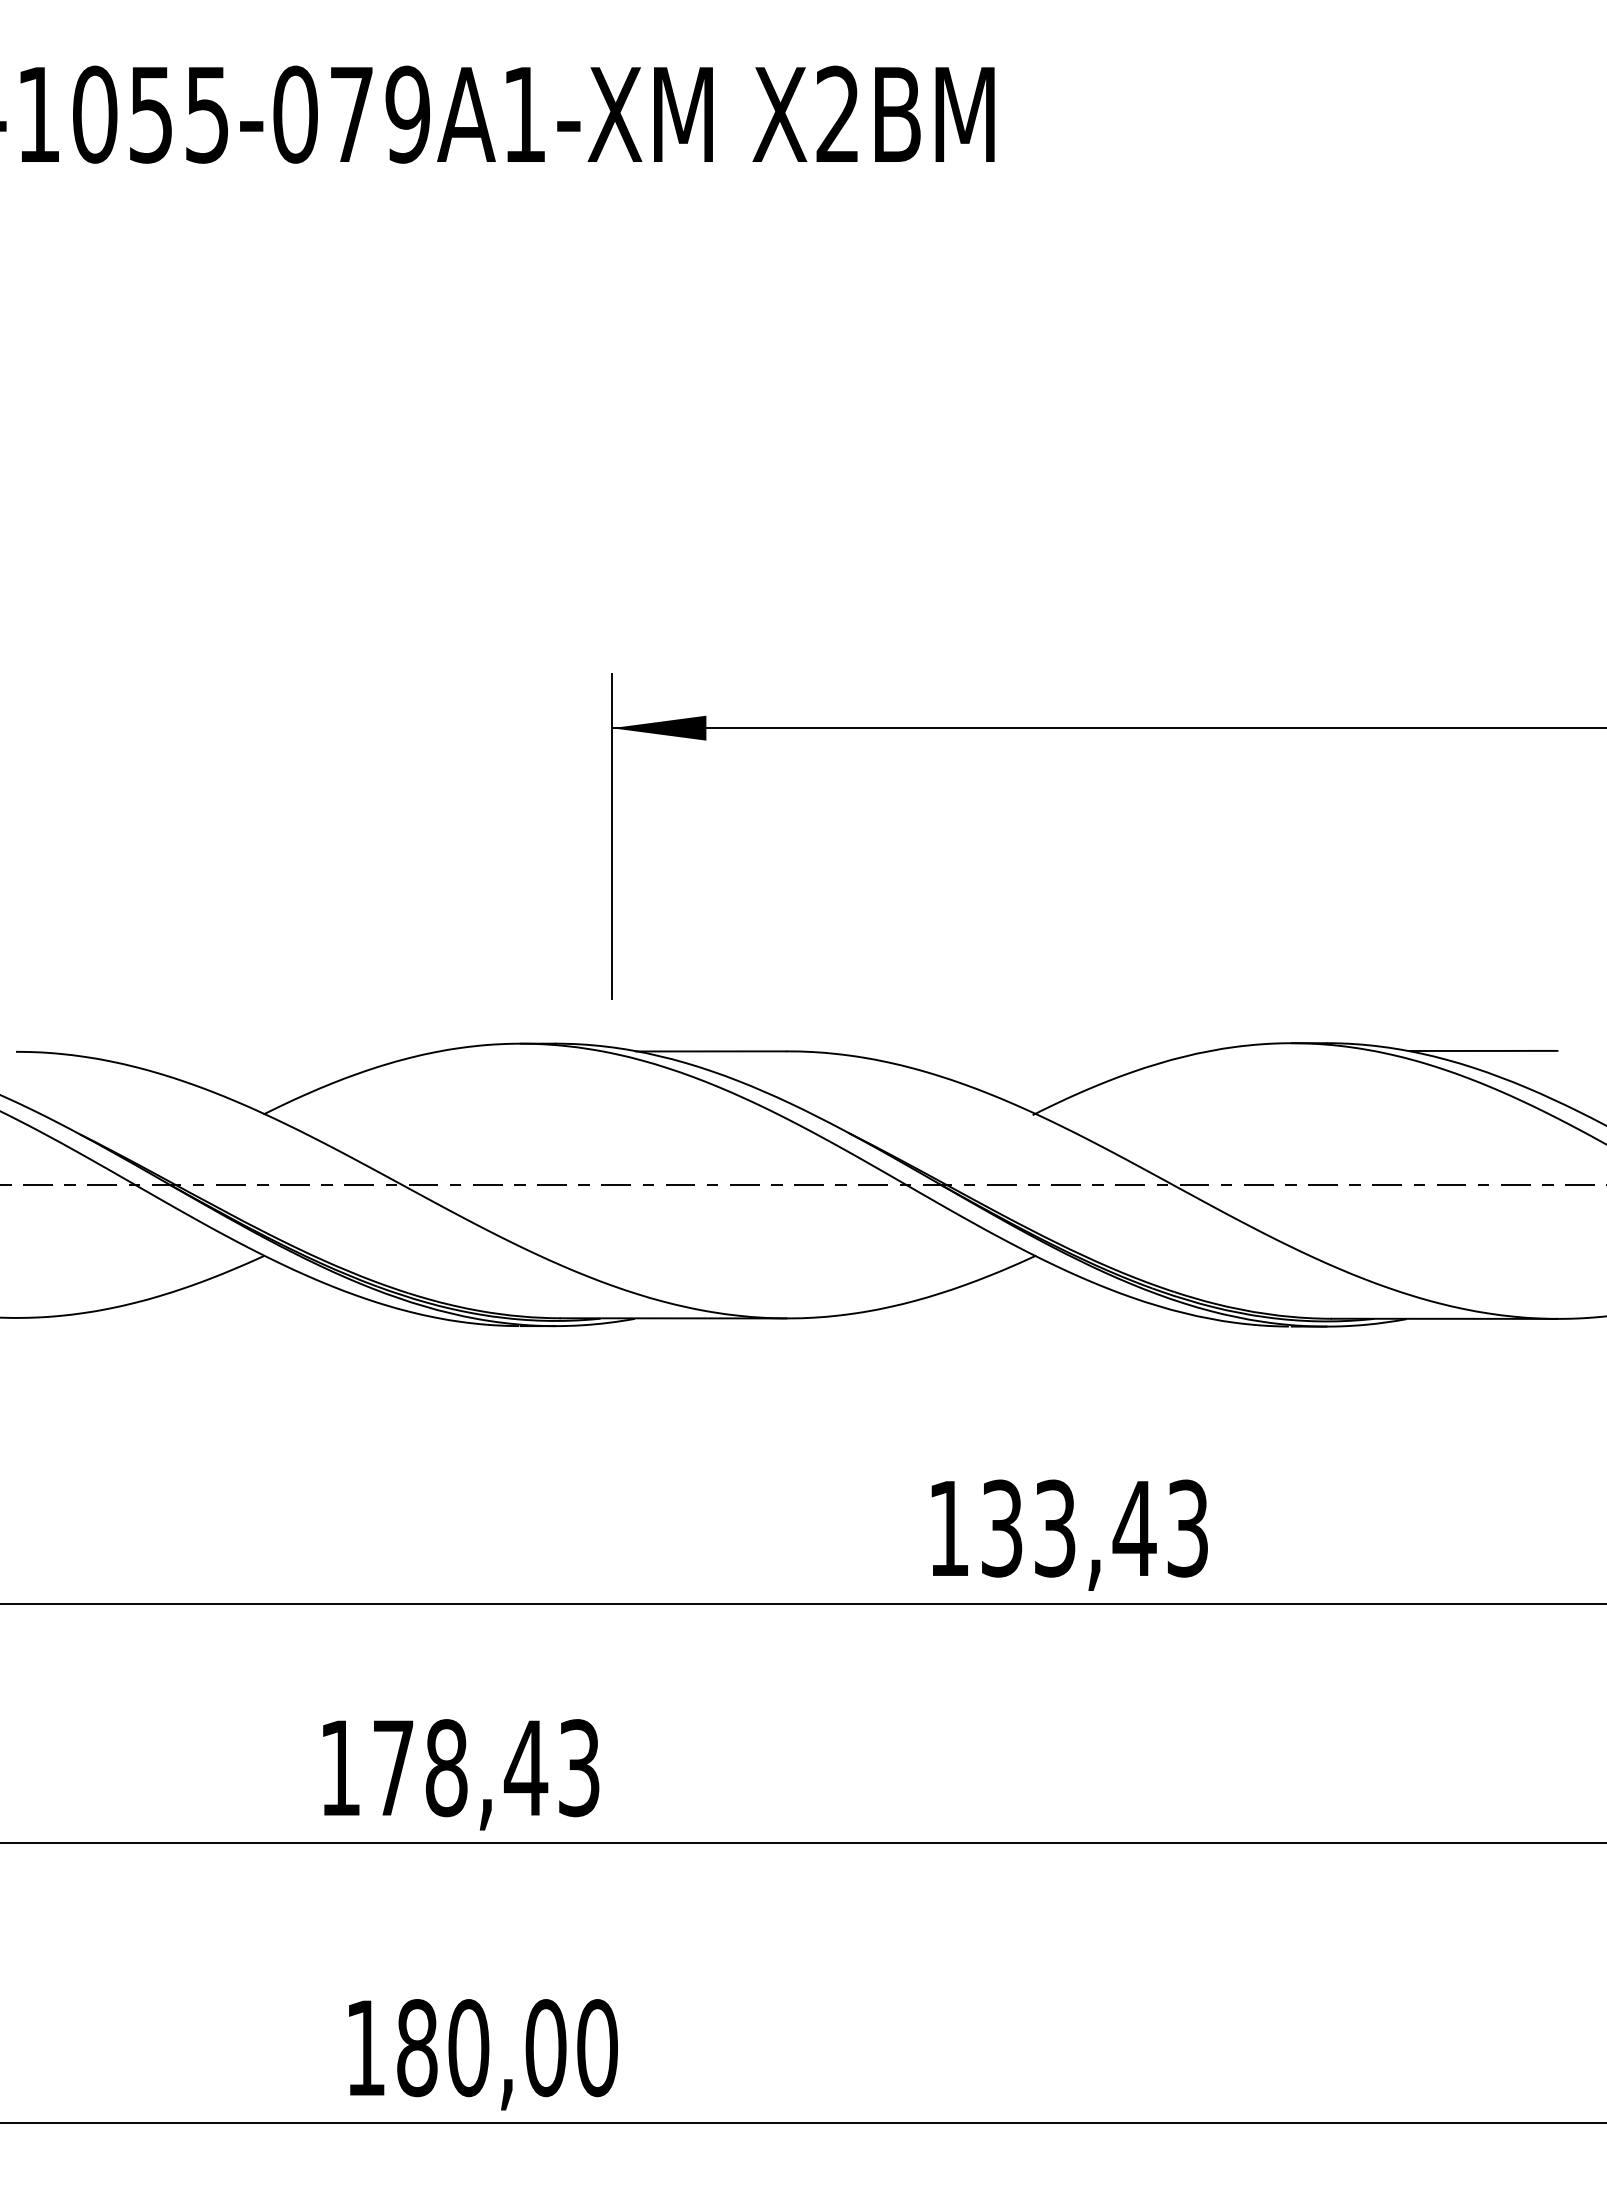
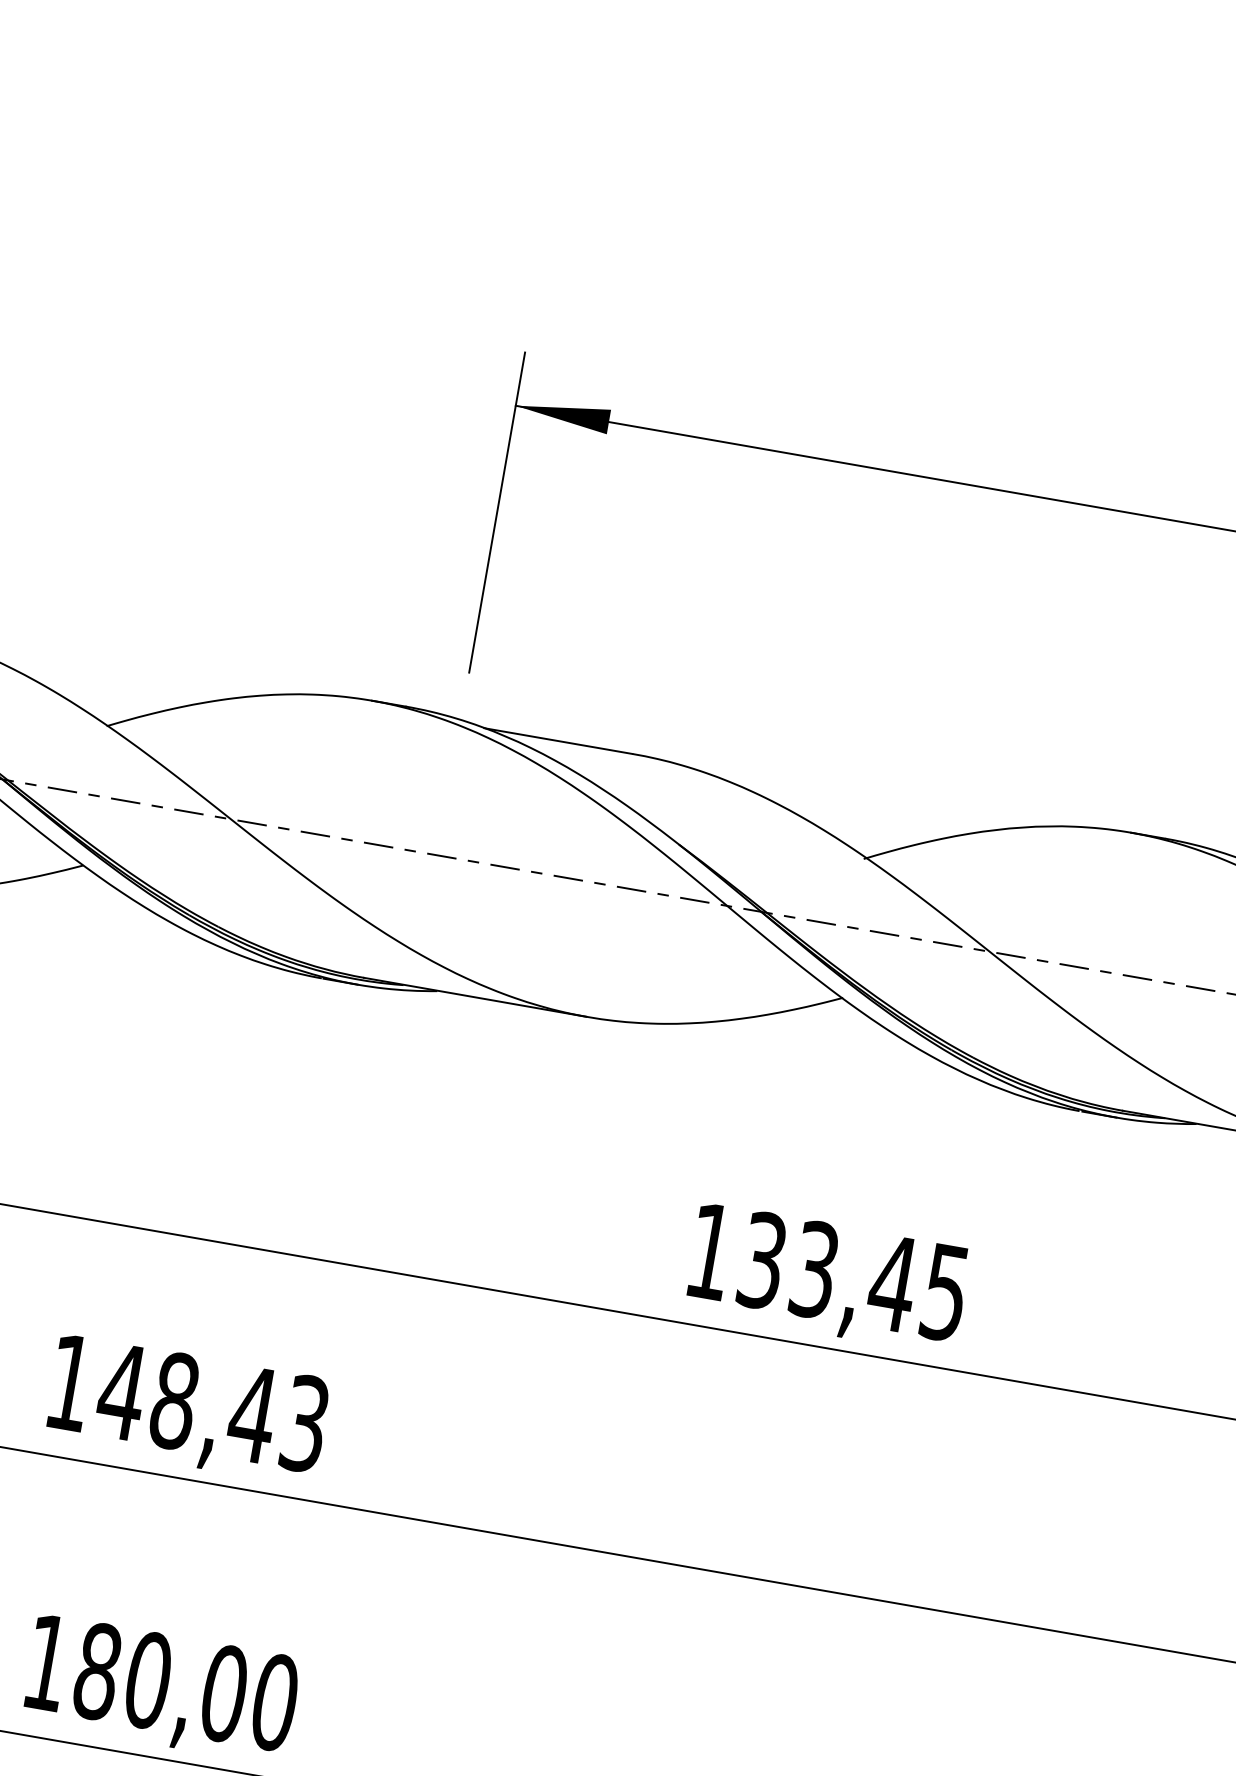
text: (1187, 1528) -> (945, 1292), 133,43 -> 133,45
text: (393, 1767) -> (122, 1391), 178,43 -> 148,43

